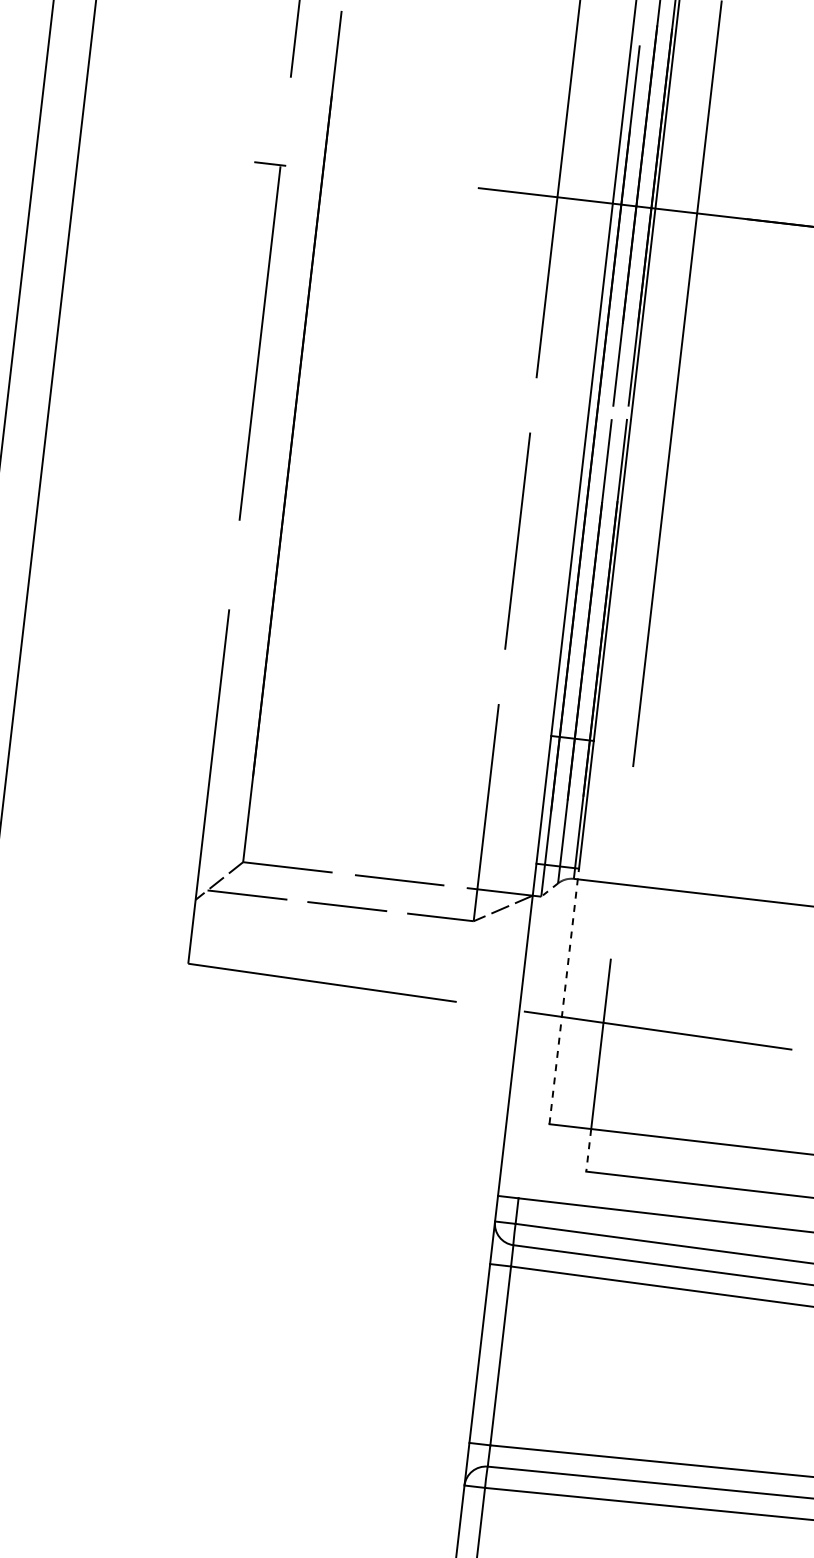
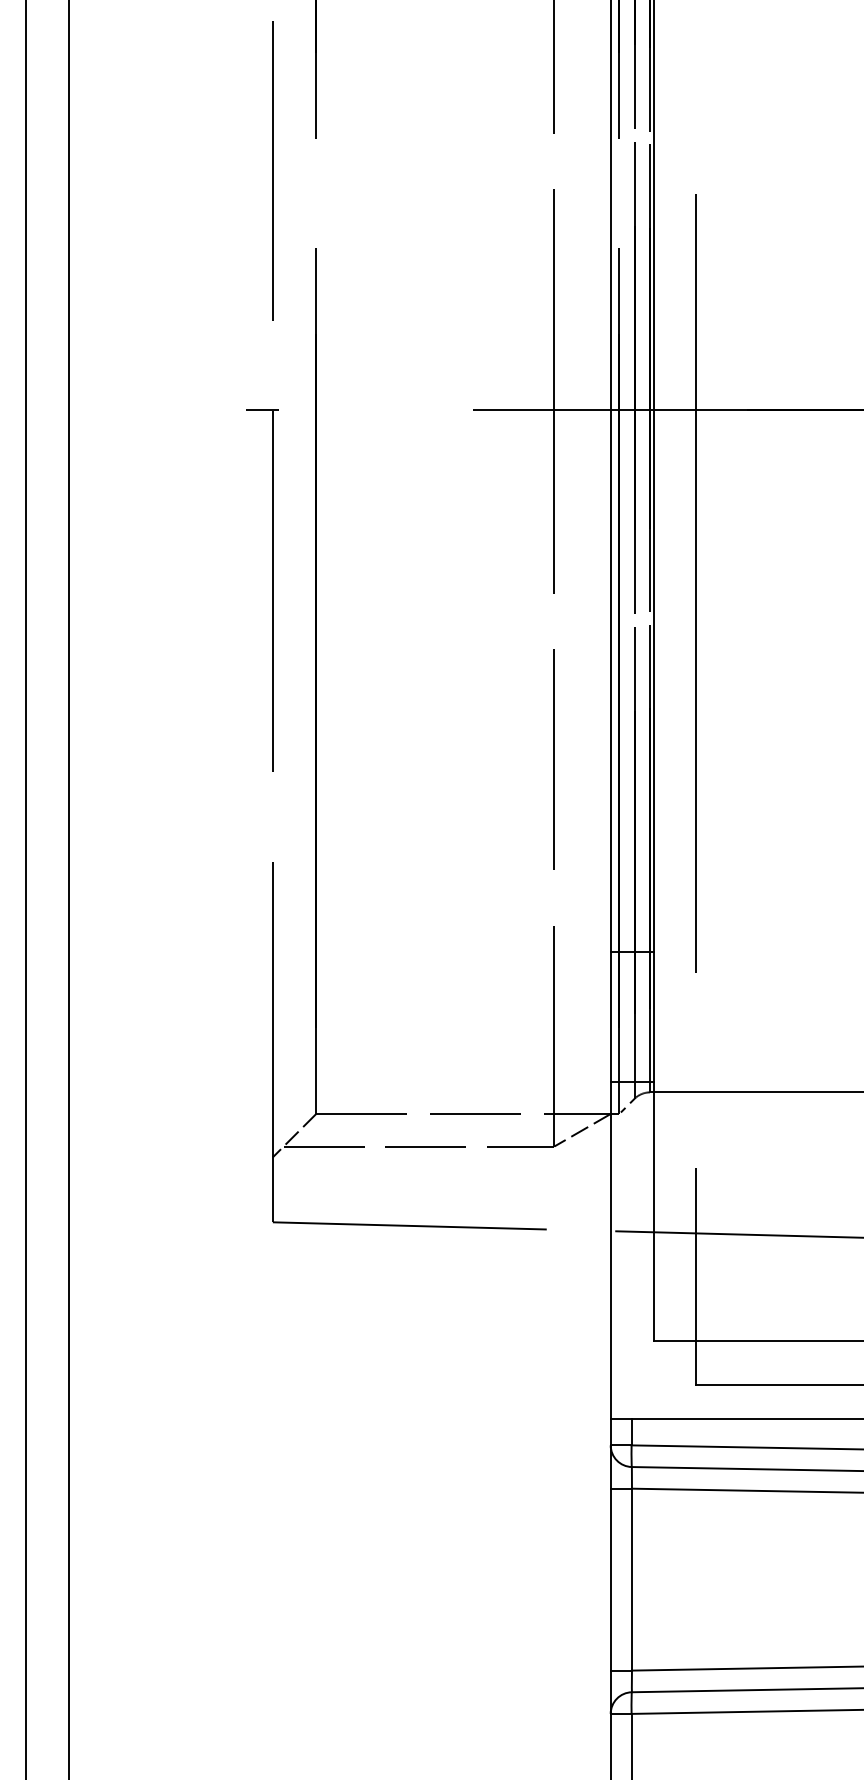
line: (564, 996) -> (654, 1211), dashed -> solid
line: (588, 1150) -> (696, 1363), dashed -> solid

